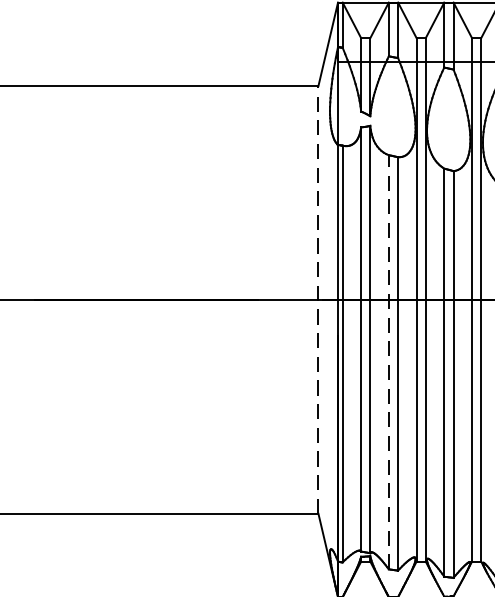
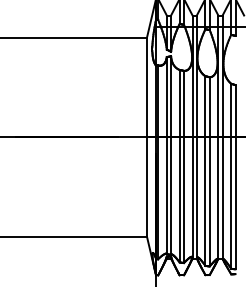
line: (317, 298) -> (146, 136), dashed -> solid
line: (388, 360) -> (179, 165), dashed -> solid

